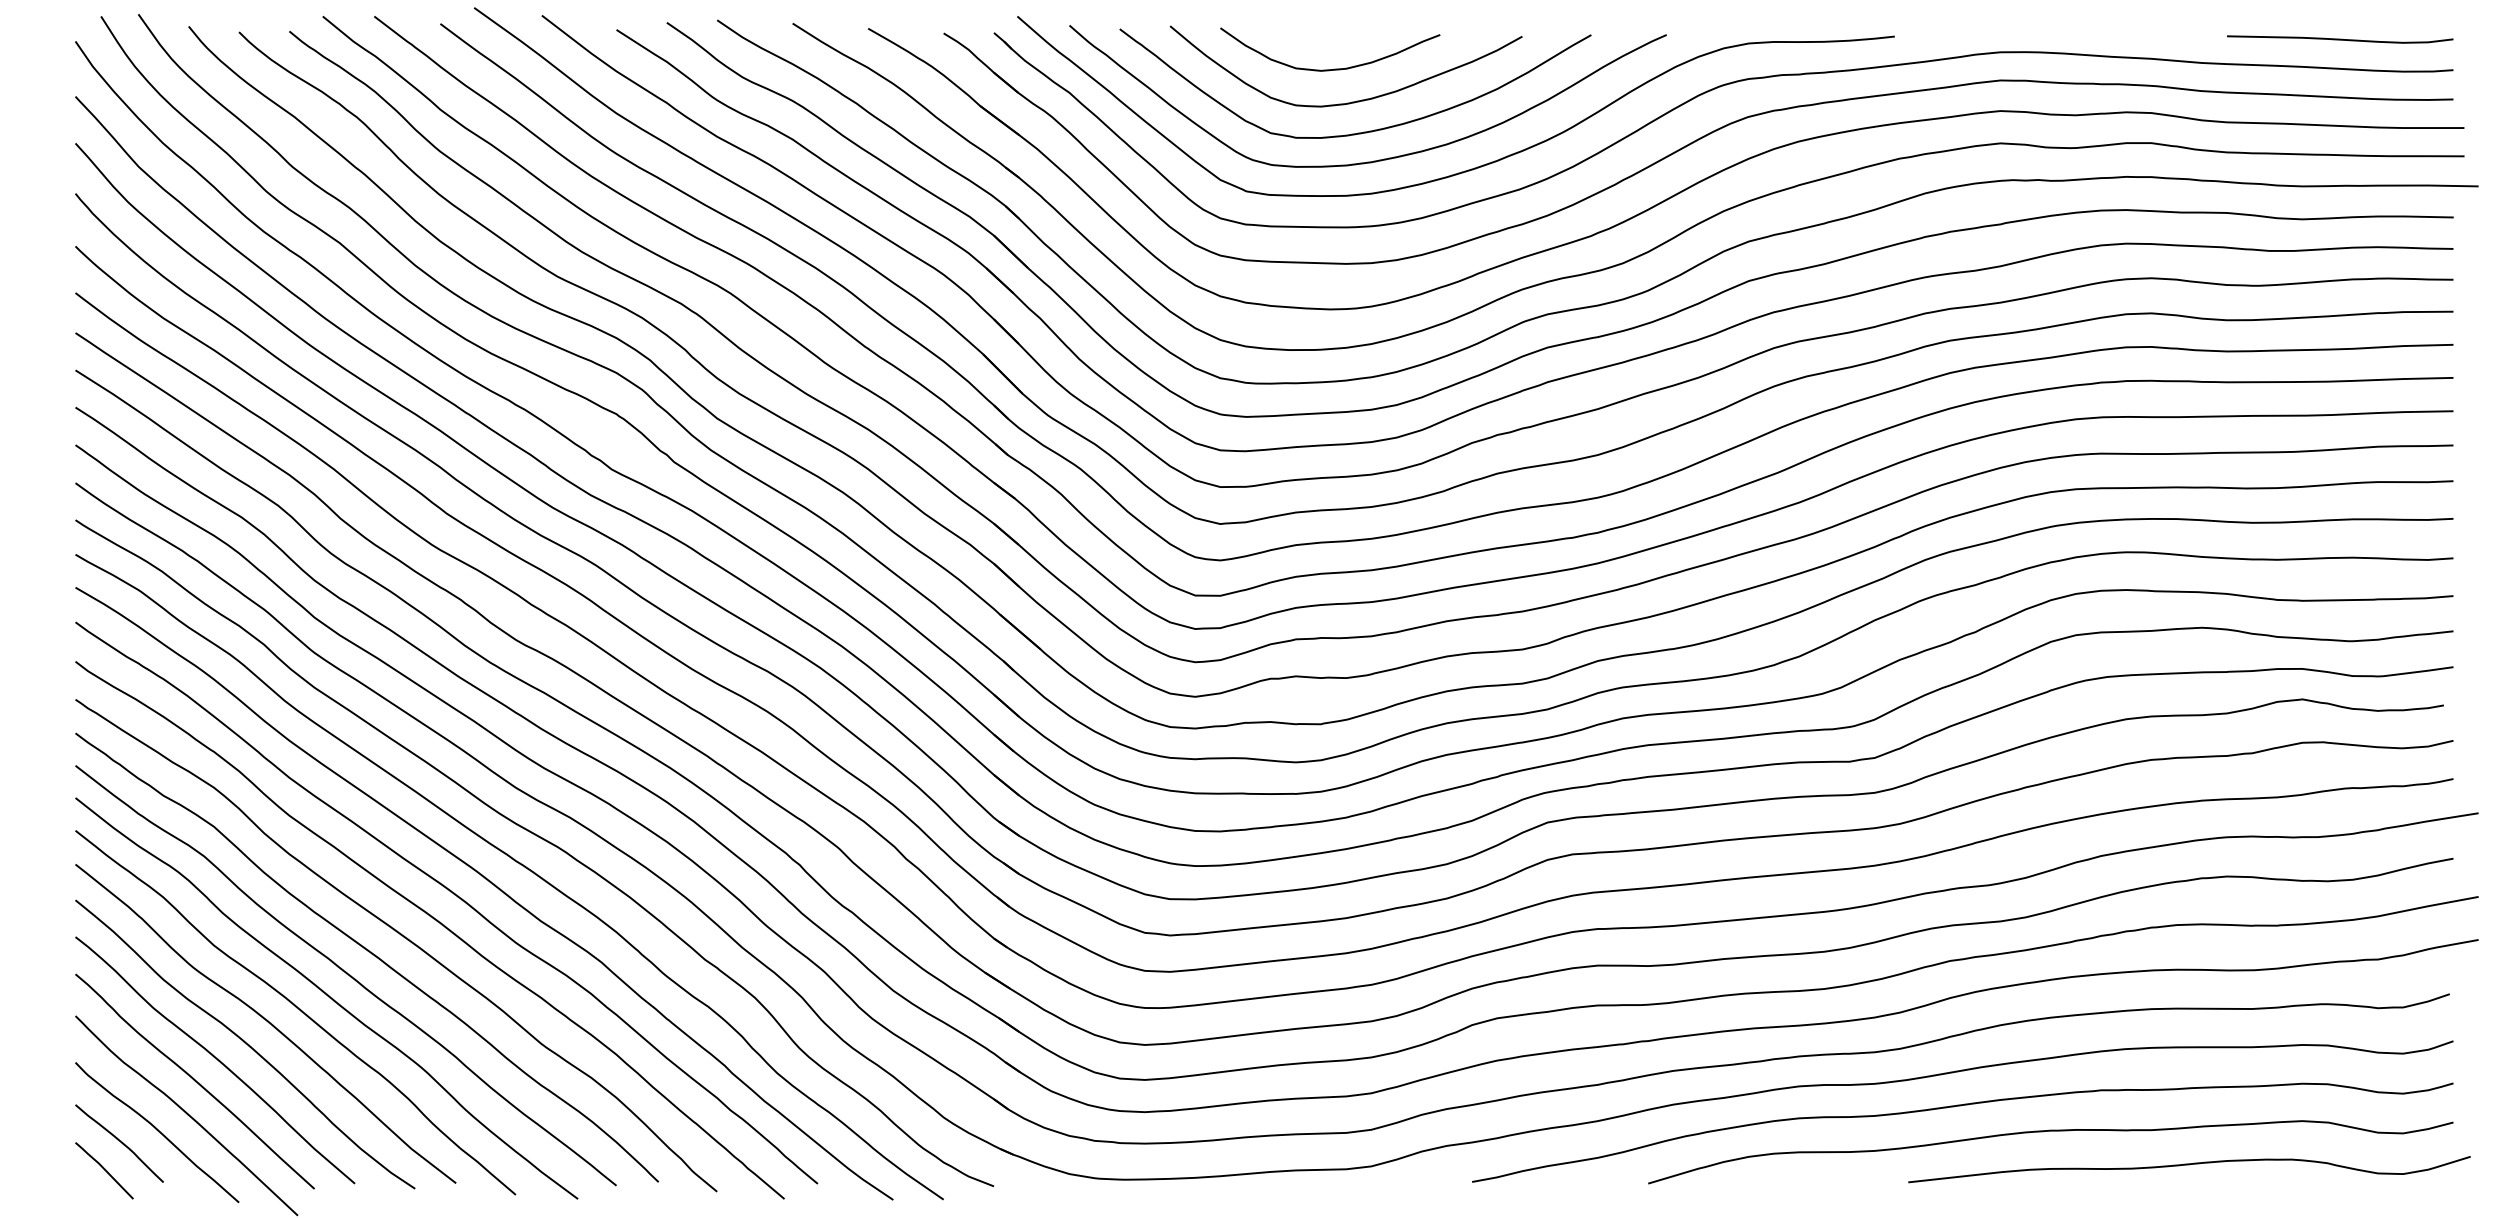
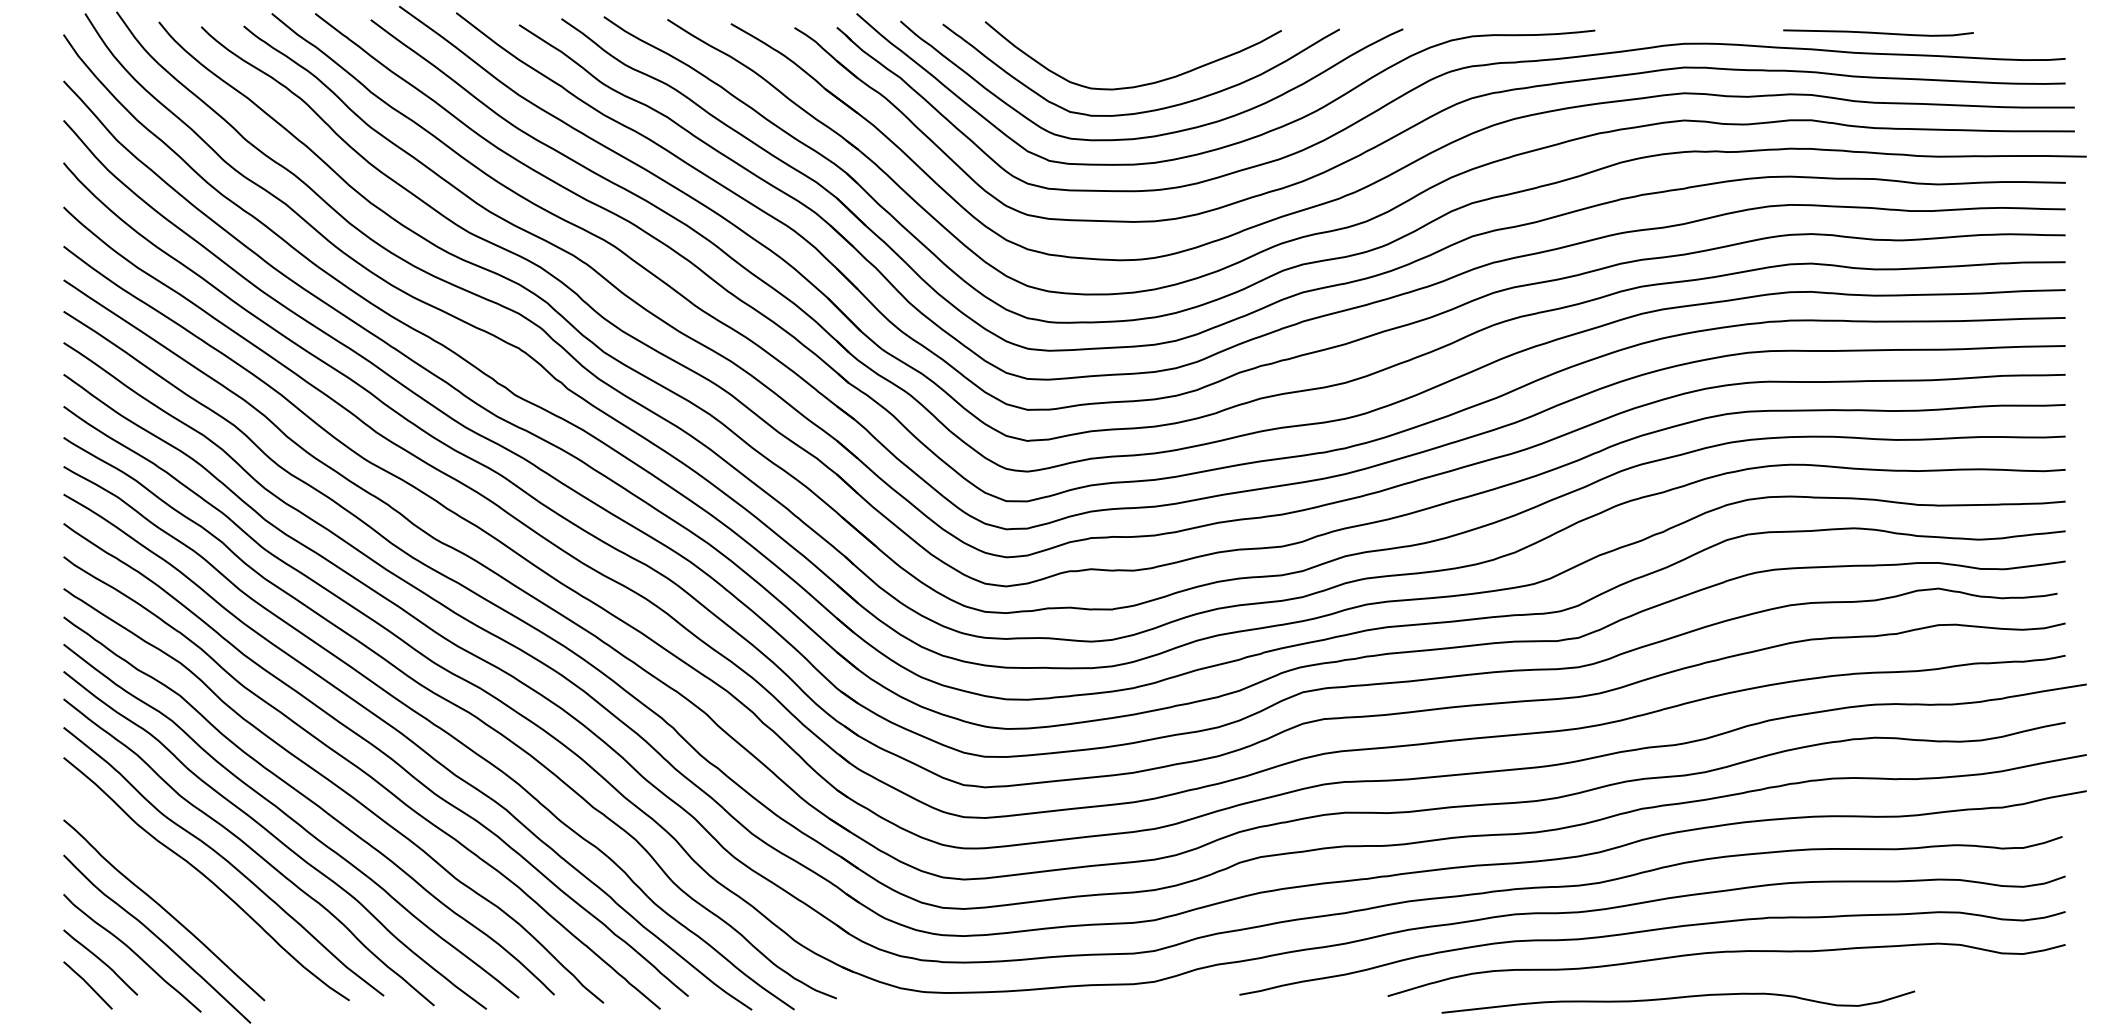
curve: (2340, 39) -> (1878, 33), moved
curve: (1334, 68) -> (1123, 57), removed
curve: (216, 1059) -> (182, 891), removed
curve: (2189, 1165) -> (1678, 998), moved

